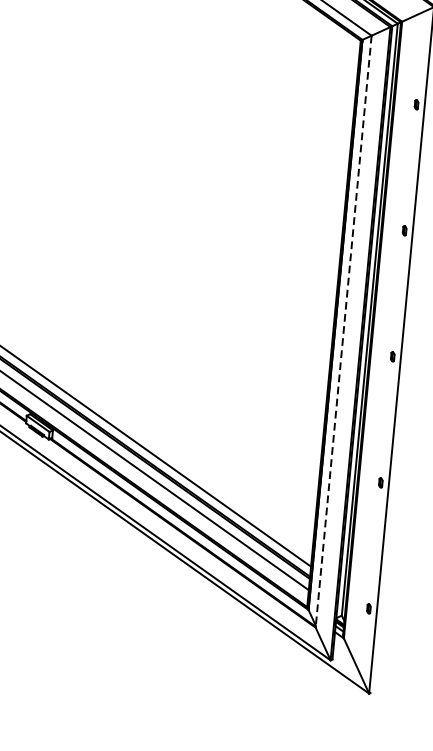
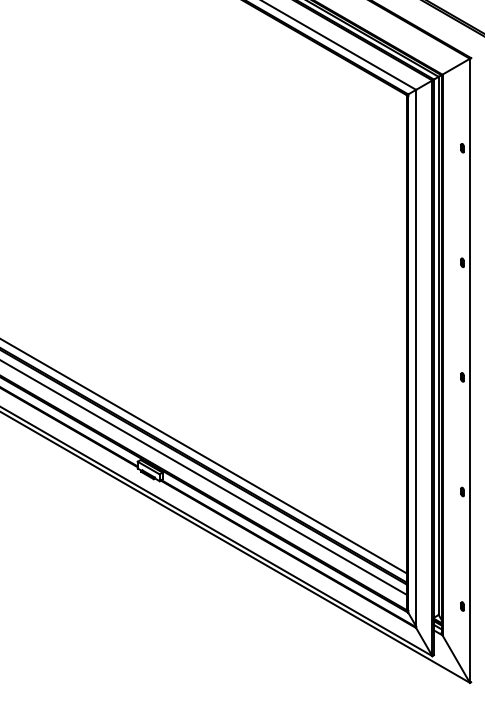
line: (343, 332) -> (416, 359), dashed -> solid

